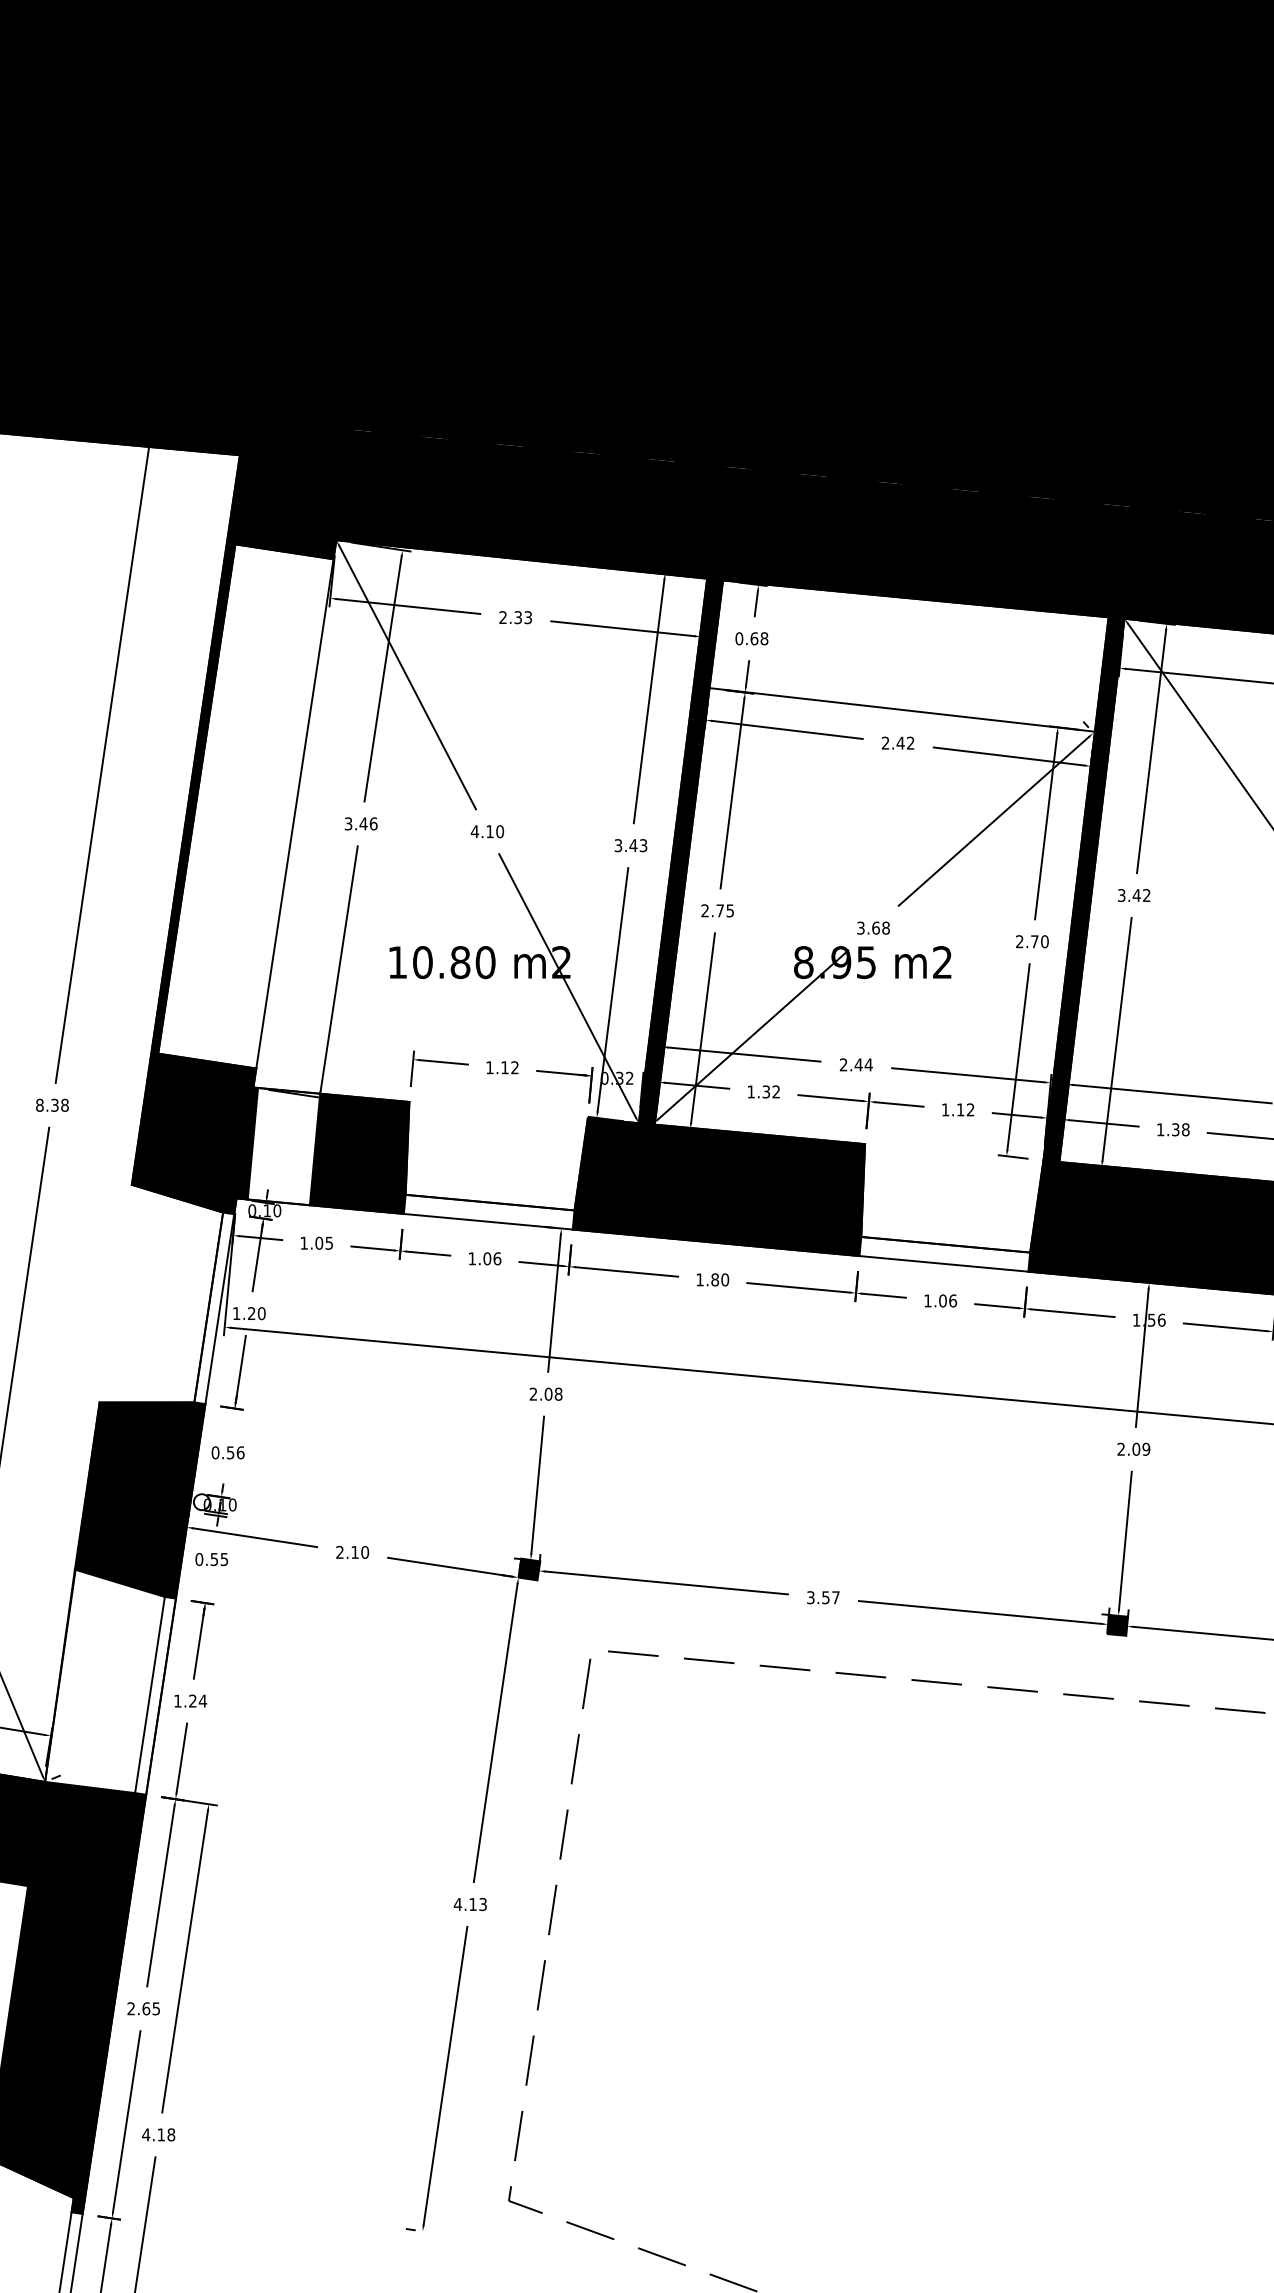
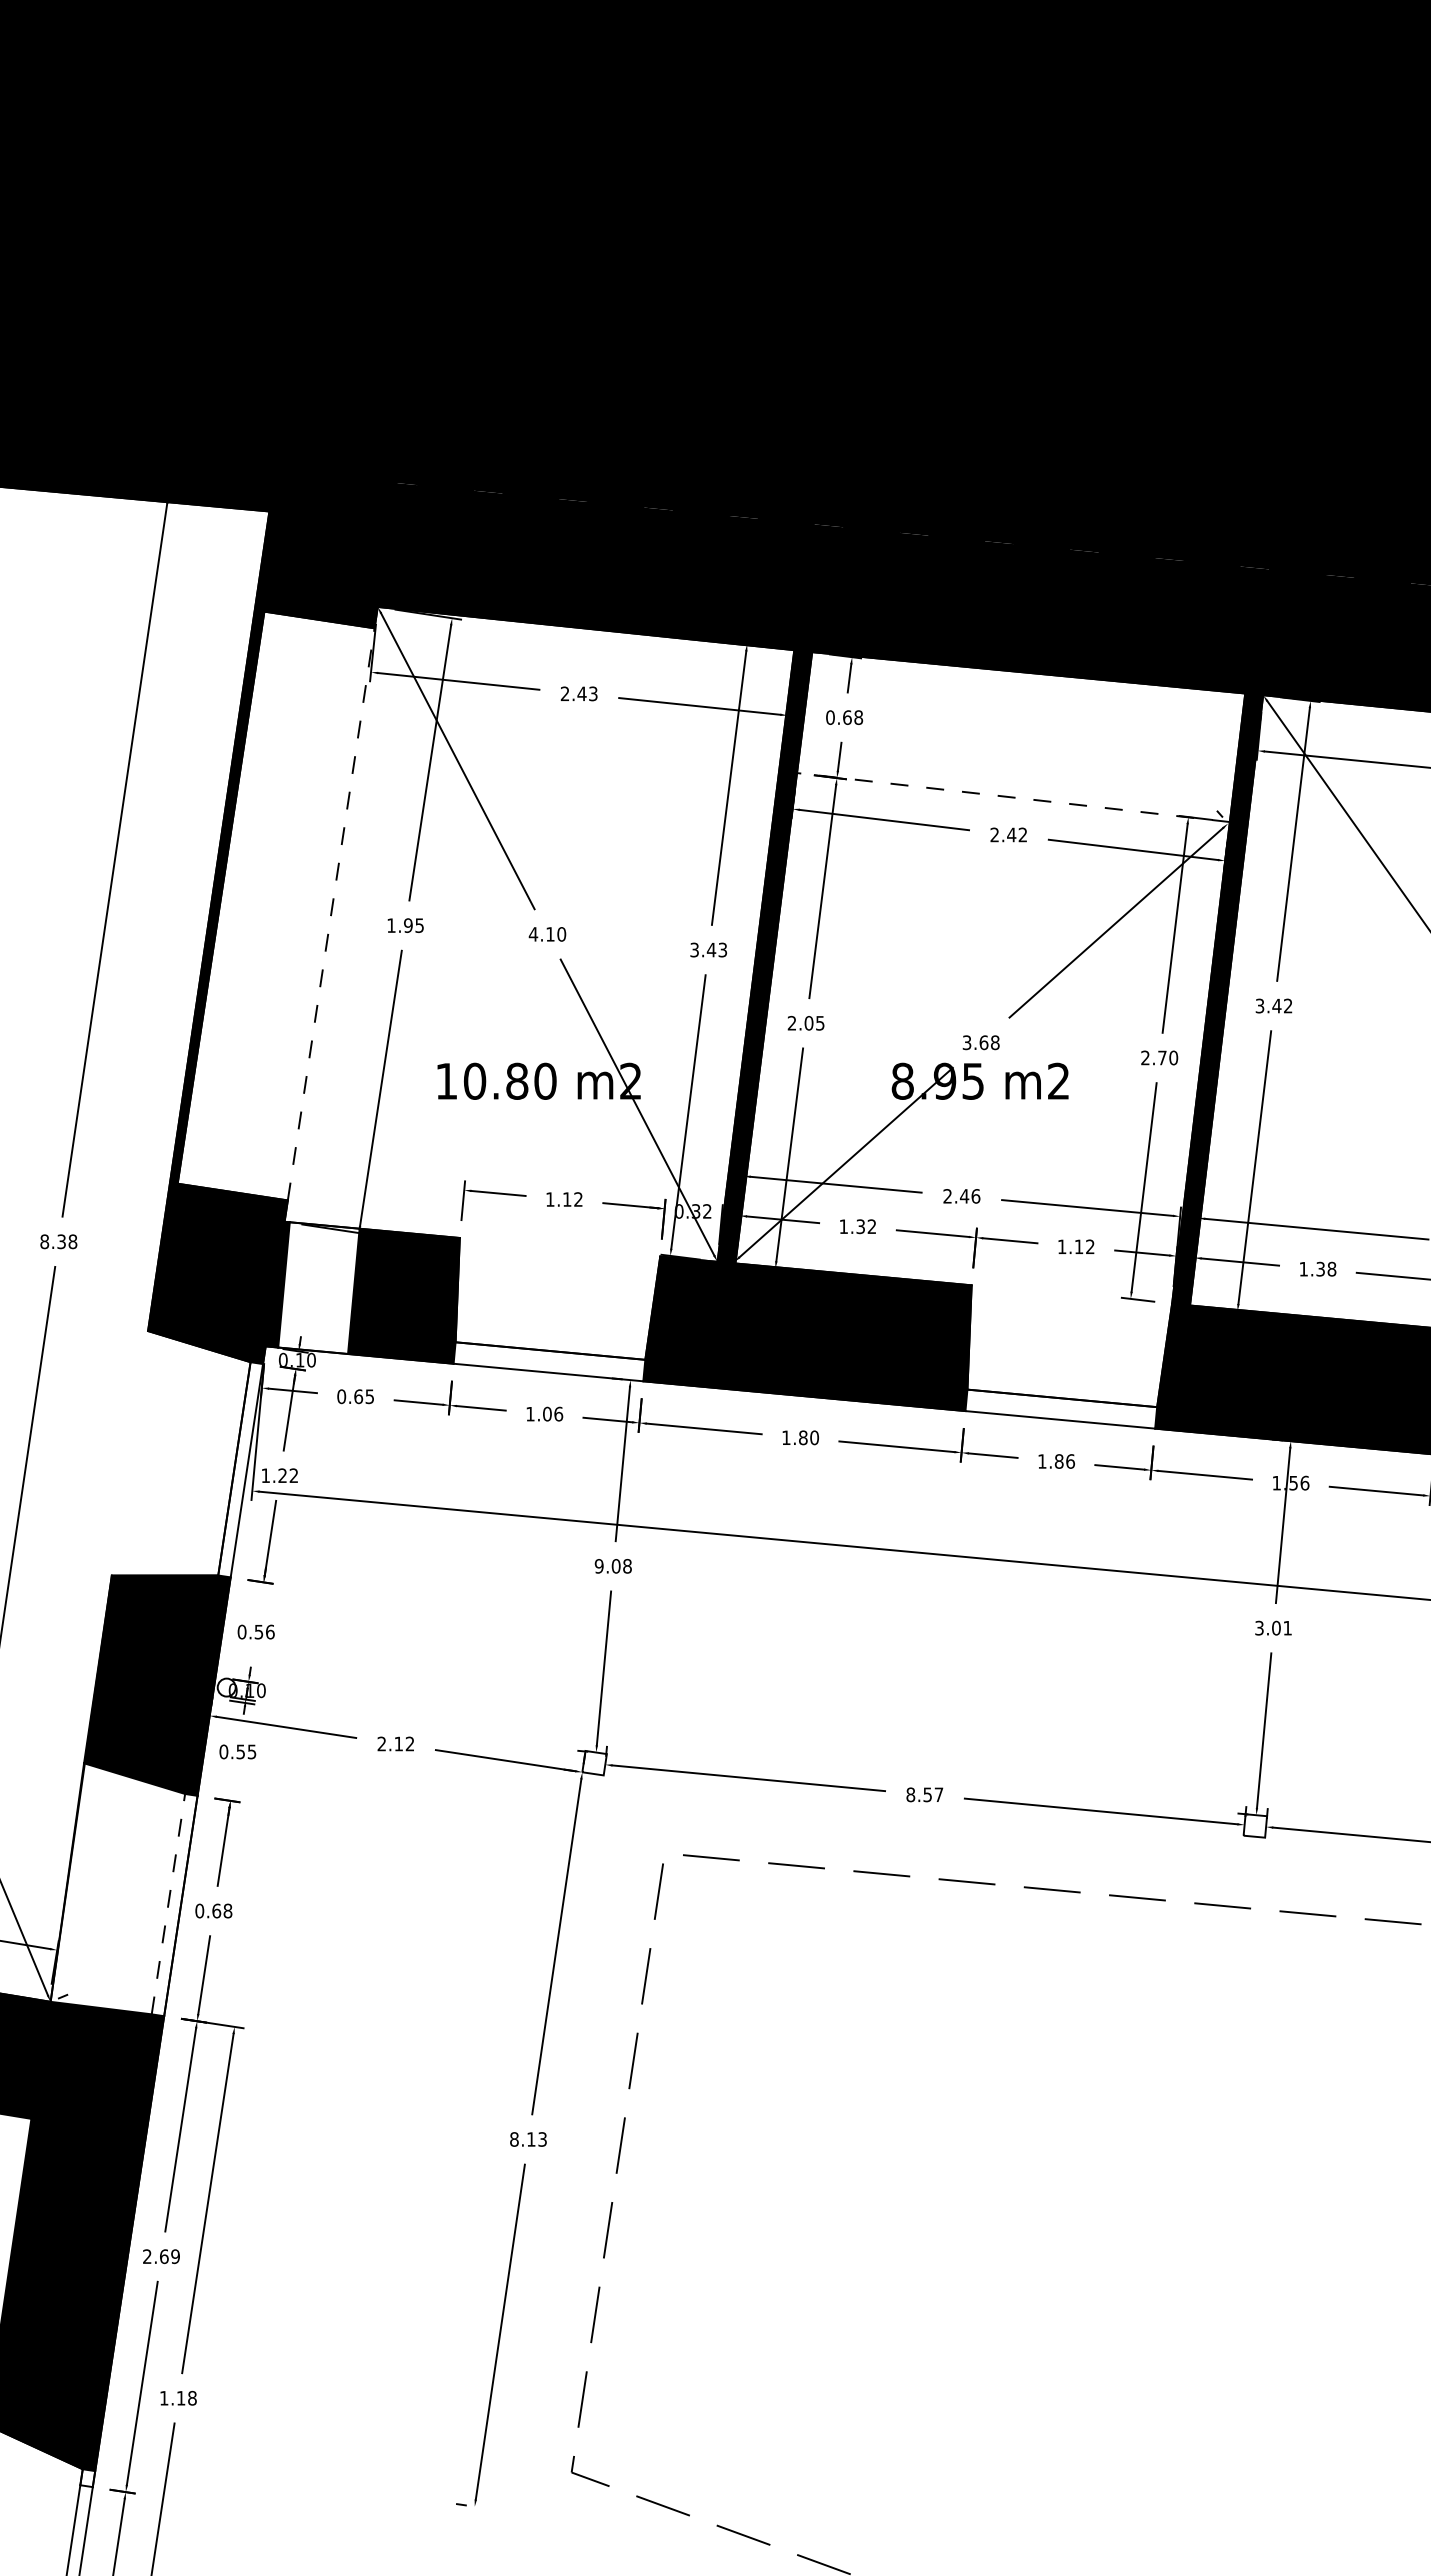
text: (517, 617) -> (581, 693), 2.33 -> 2.43
line: (902, 709) -> (1013, 797), solid -> dashed
line: (295, 813) -> (331, 913), solid -> dashed
text: (361, 823) -> (405, 925), 3.46 -> 1.95
text: (719, 911) -> (808, 1023), 2.75 -> 2.05
text: (868, 1065) -> (975, 1196), 2.44 -> 2.46
text: (312, 1243) -> (350, 1396), 1.05 -> 0.65
text: (942, 1300) -> (1058, 1461), 1.06 -> 1.86
text: (261, 1313) -> (293, 1475), 1.20 -> 1.22
text: (532, 1394) -> (598, 1566), 2.08 -> 9.08
text: (1133, 1448) -> (1273, 1627), 2.09 -> 3.01
text: (364, 1551) -> (409, 1743), 2.10 -> 2.12
fill: (529, 1568) -> (594, 1762), removed
text: (810, 1597) -> (910, 1794), 3.57 -> 8.57
fill: (1117, 1624) -> (1255, 1825), removed
line: (150, 1694) -> (168, 1903), solid -> dashed
text: (190, 1700) -> (213, 1910), 1.24 -> 0.68
text: (458, 1904) -> (514, 2139), 4.13 -> 8.13
text: (156, 2008) -> (175, 2256), 2.65 -> 2.69
text: (145, 2135) -> (163, 2398), 4.18 -> 1.18
fill: (77, 2206) -> (87, 2478), removed

